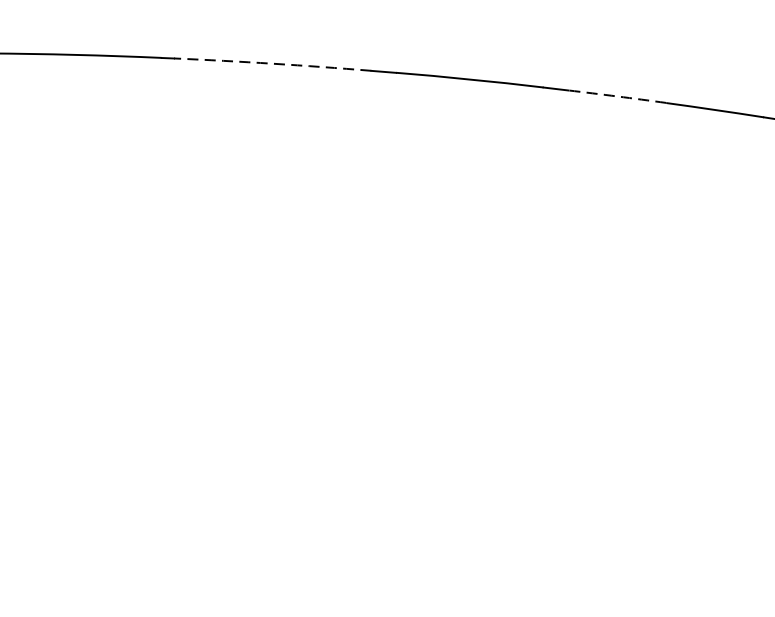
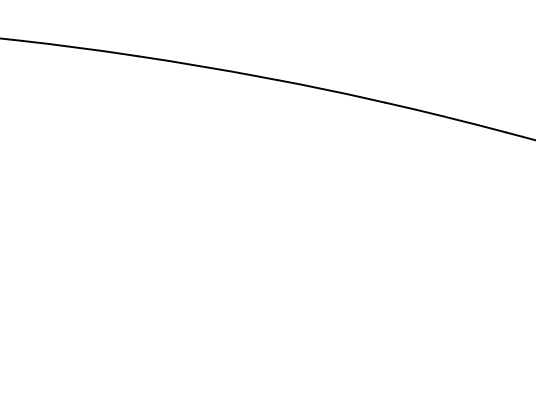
arc: (273, 64) -> (200, 66), dashed -> solid
arc: (617, 96) -> (415, 109), dashed -> solid

